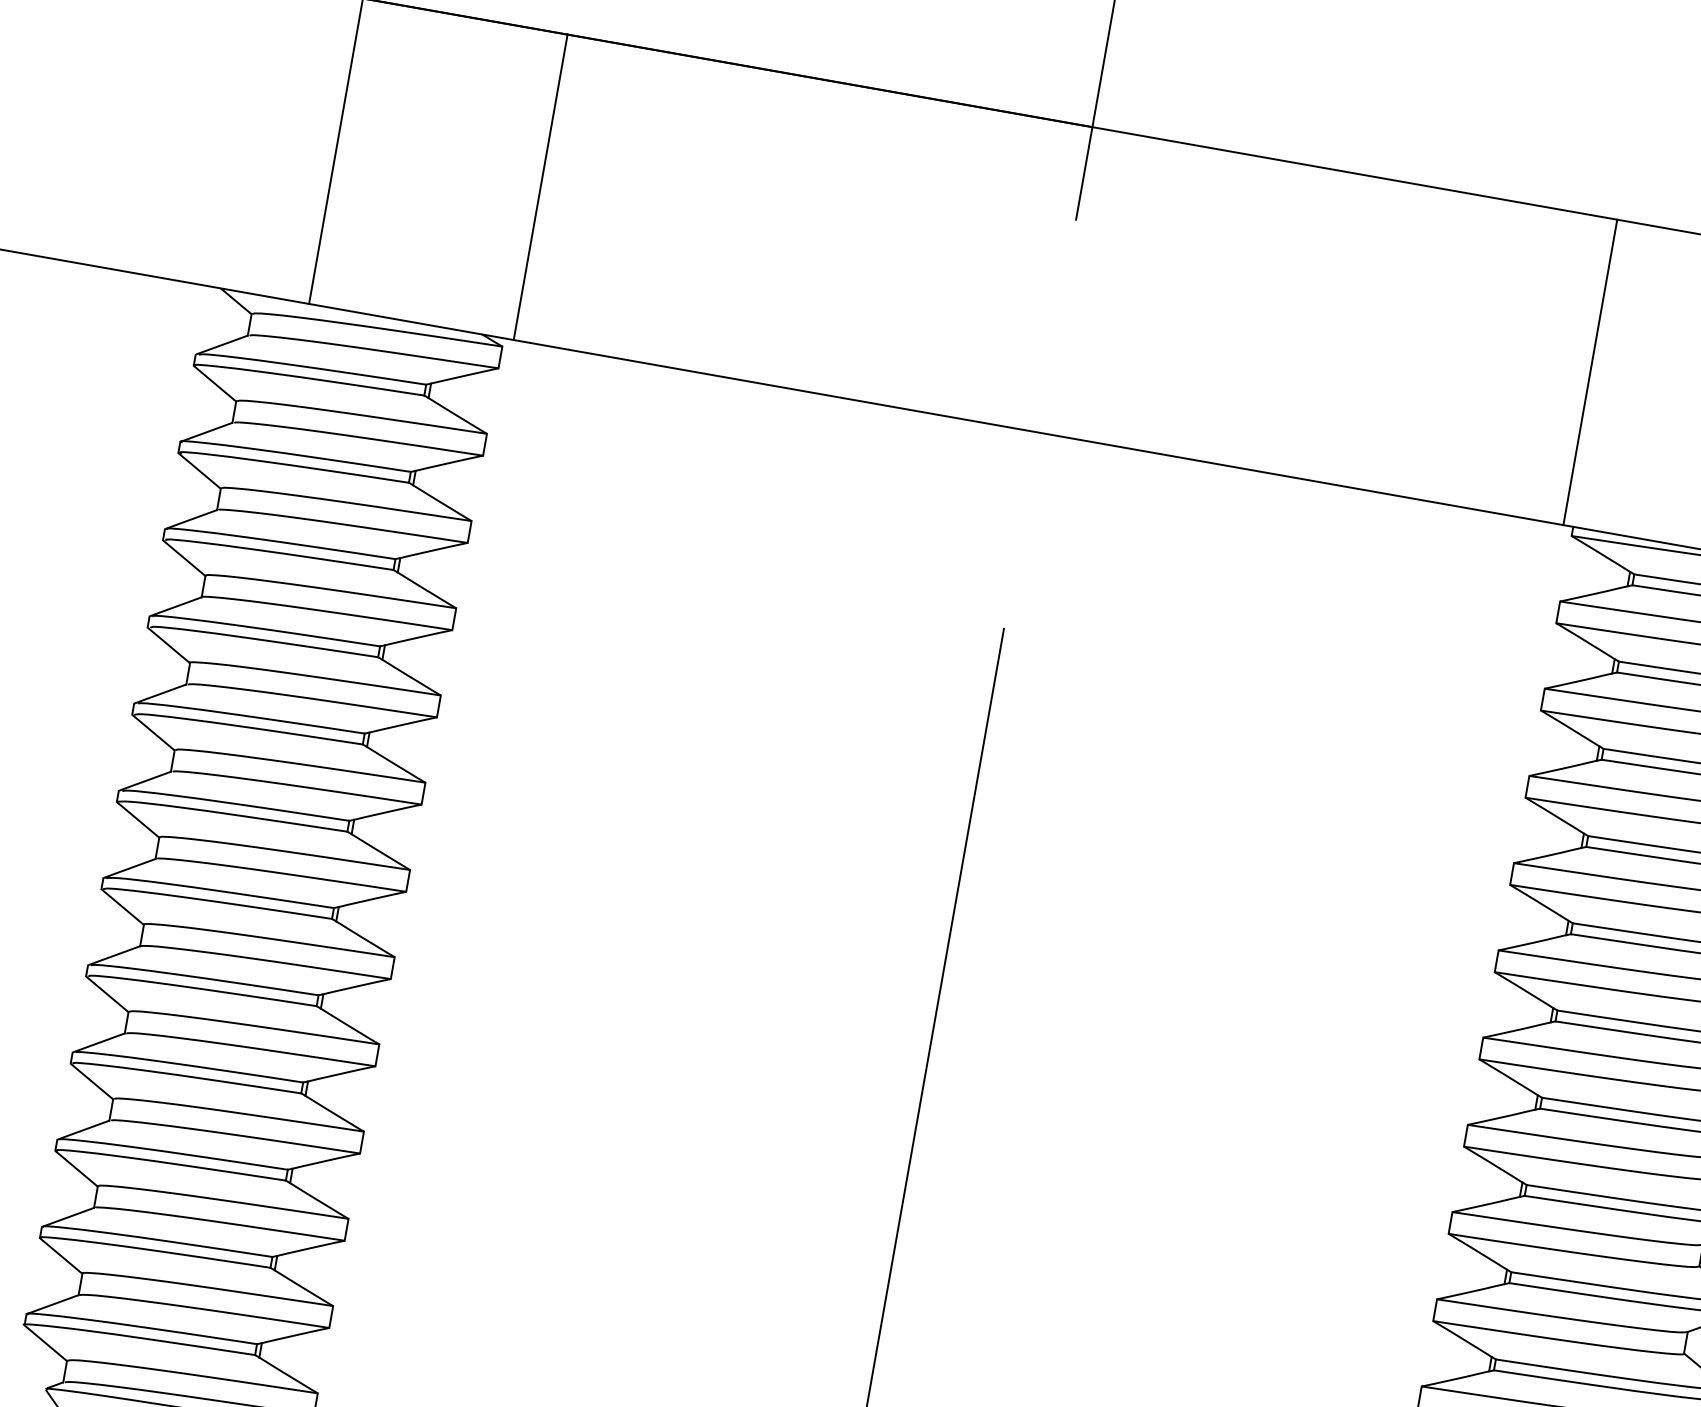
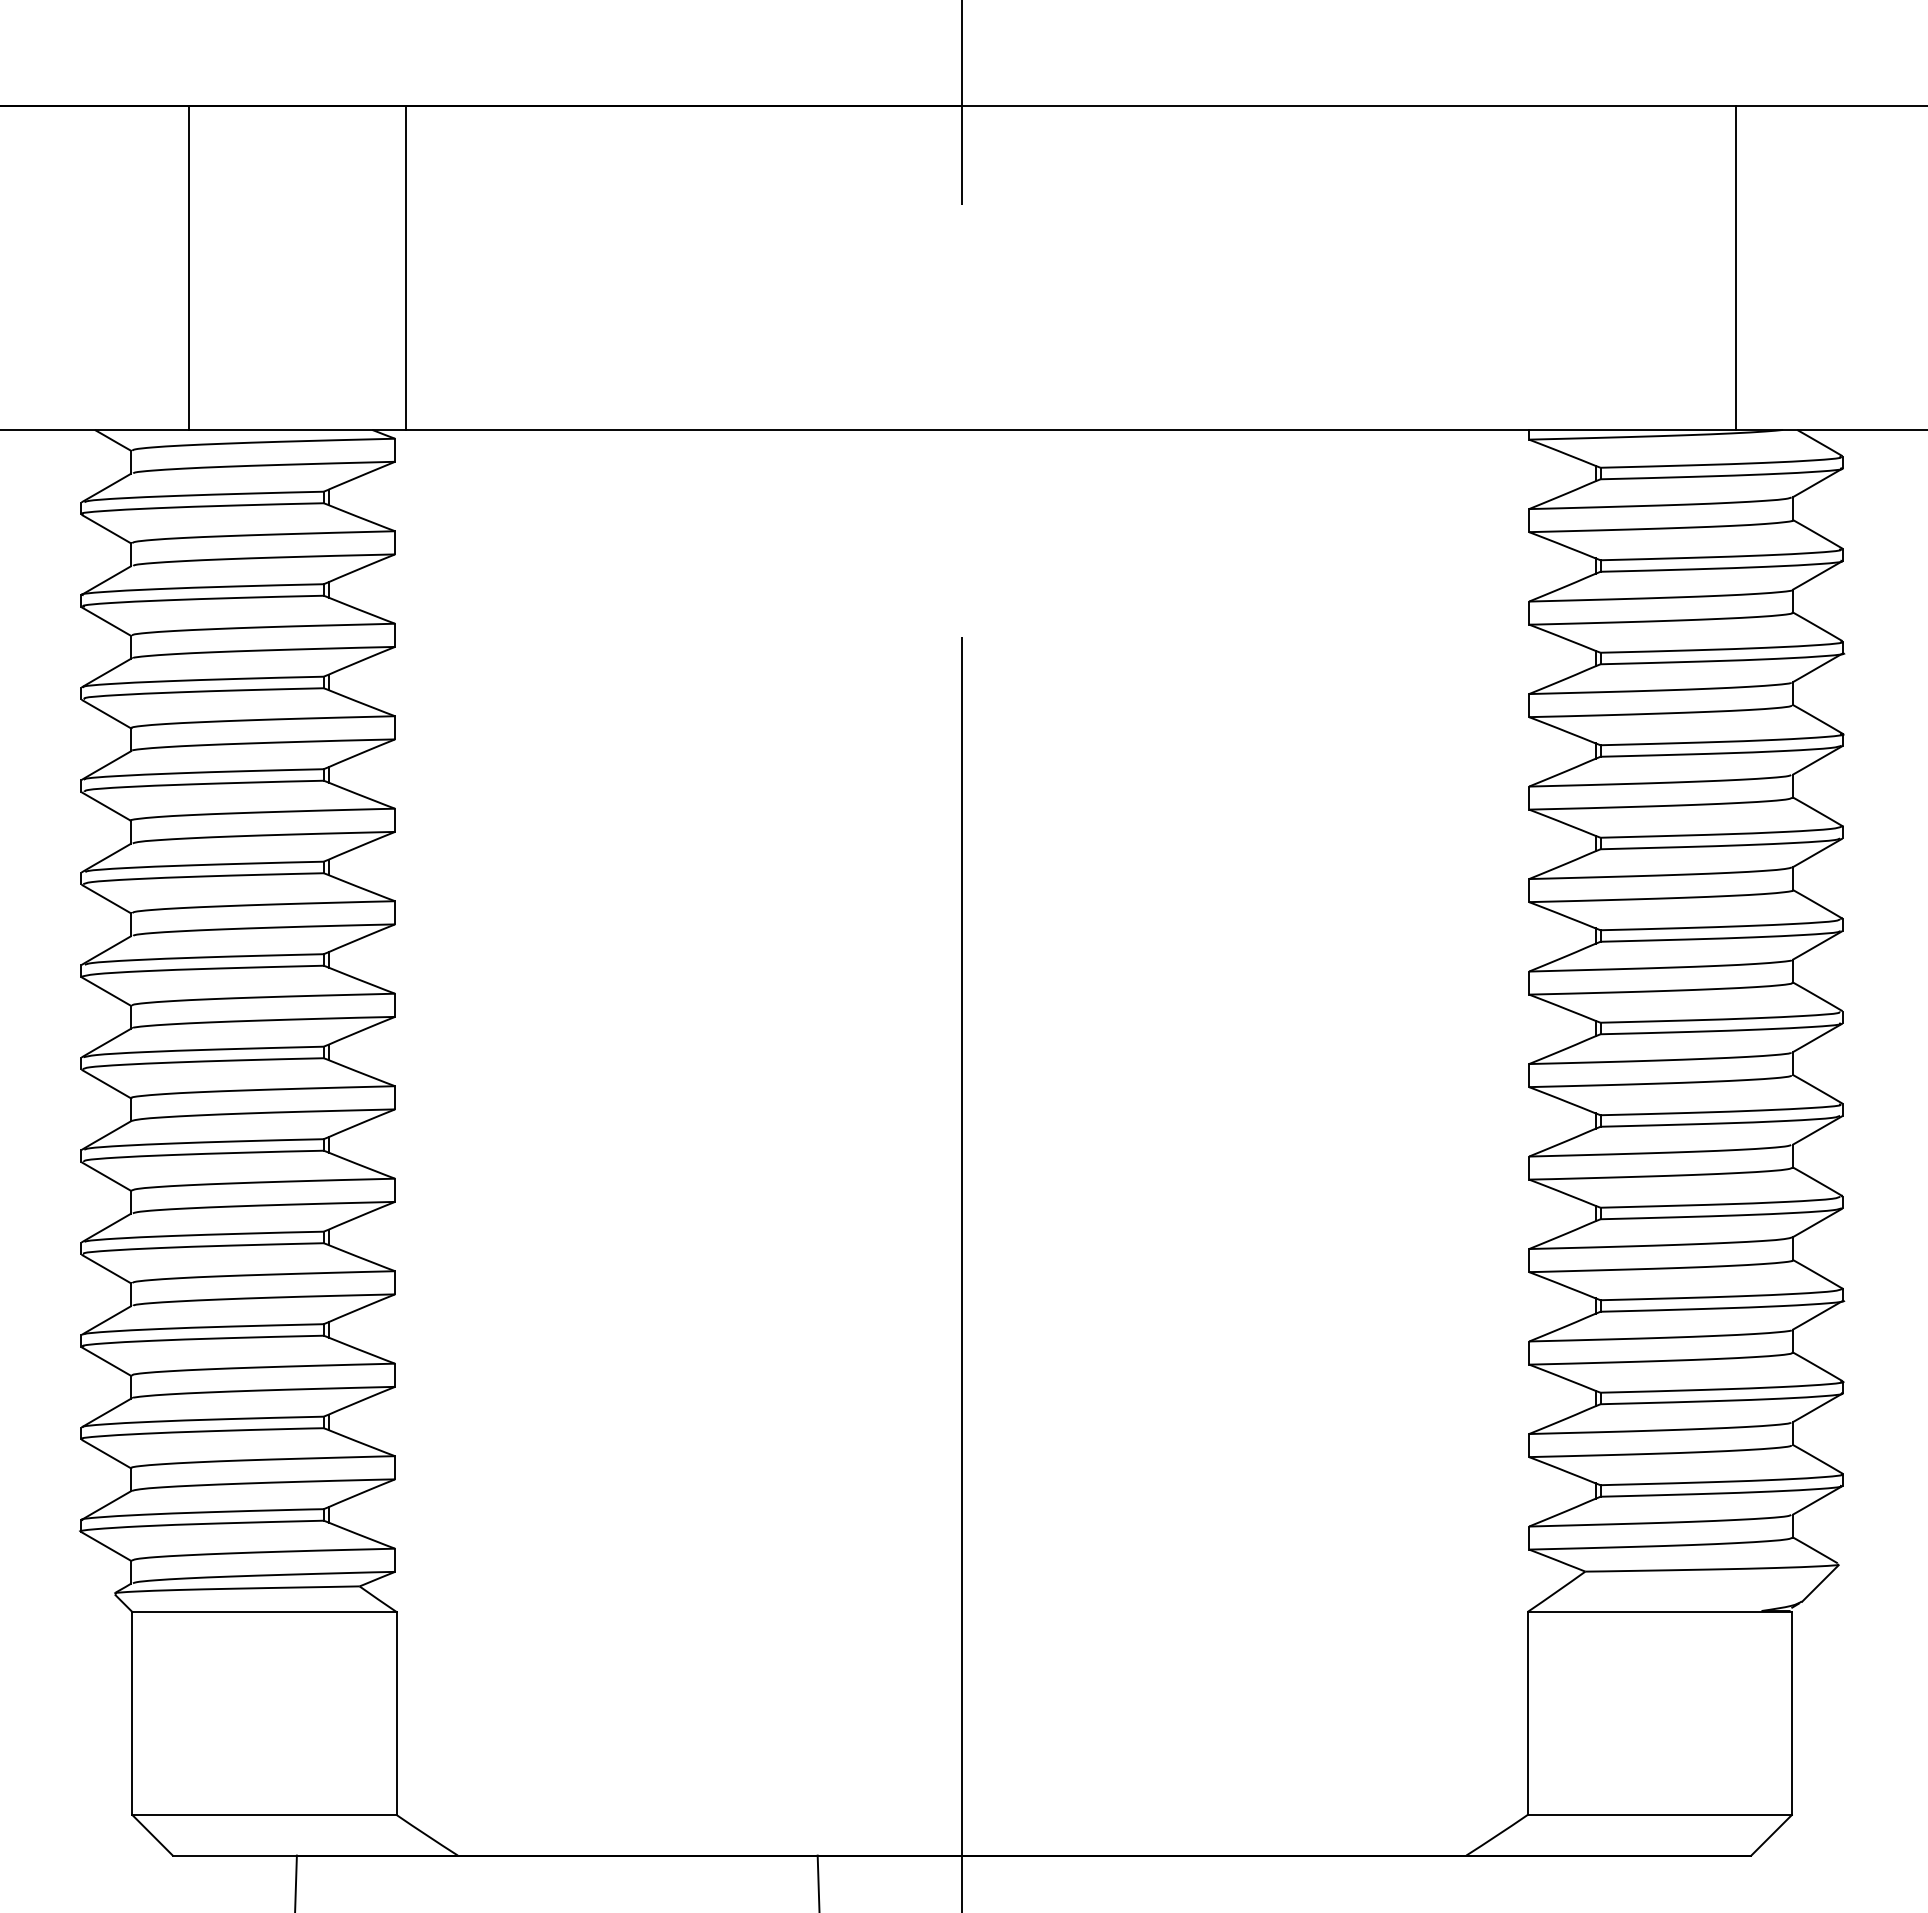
line: (1590, 371) -> (1518, 267), removed

